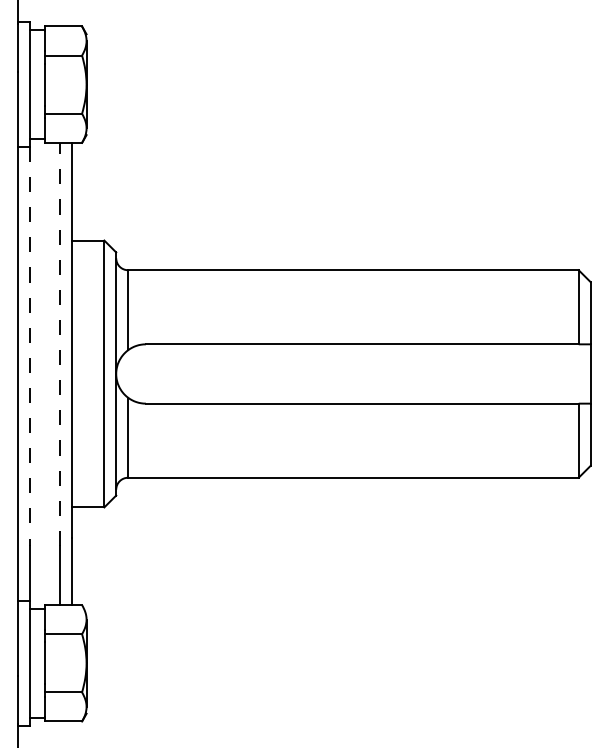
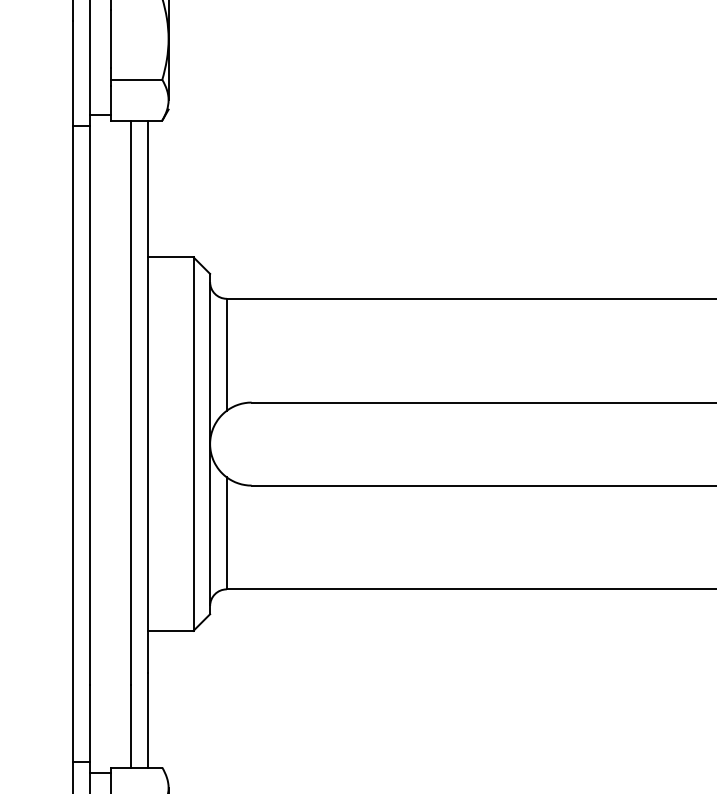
line: (59, 344) -> (130, 402), dashed -> solid
line: (30, 346) -> (90, 405), dashed -> solid

